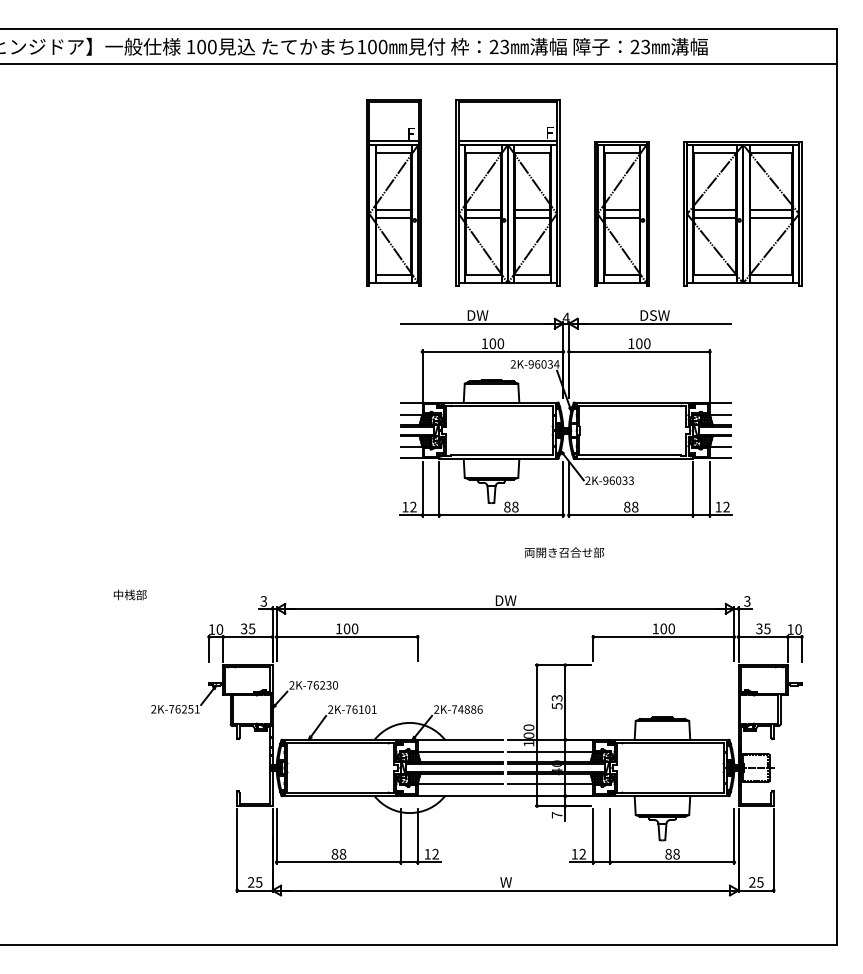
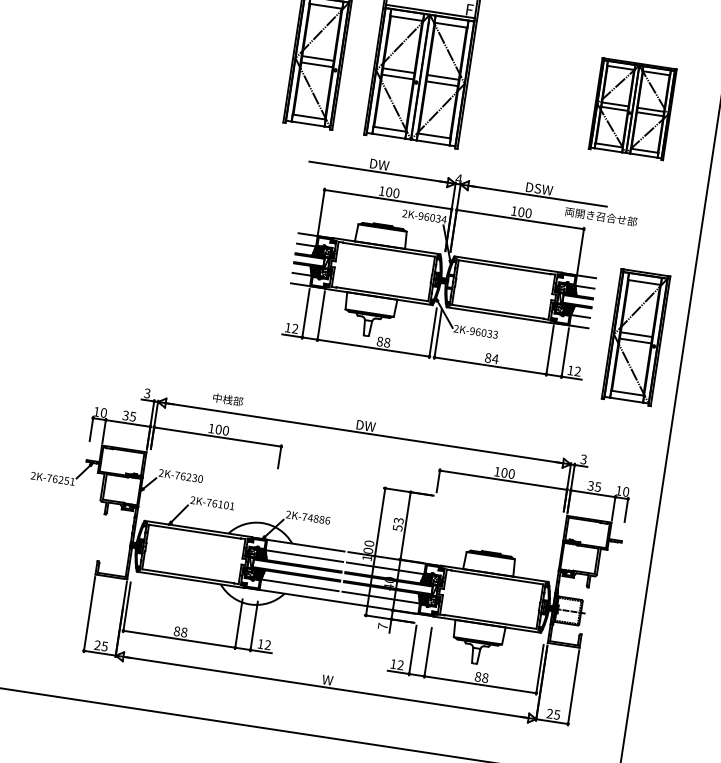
part: (621, 213) -> (635, 337), moved
part: (742, 213) -> (632, 108), size x0.7
text: (634, 506) -> (494, 358), 88 -> 84
text: (564, 552) -> (601, 216), moved
text: (129, 594) -> (227, 399), moved

